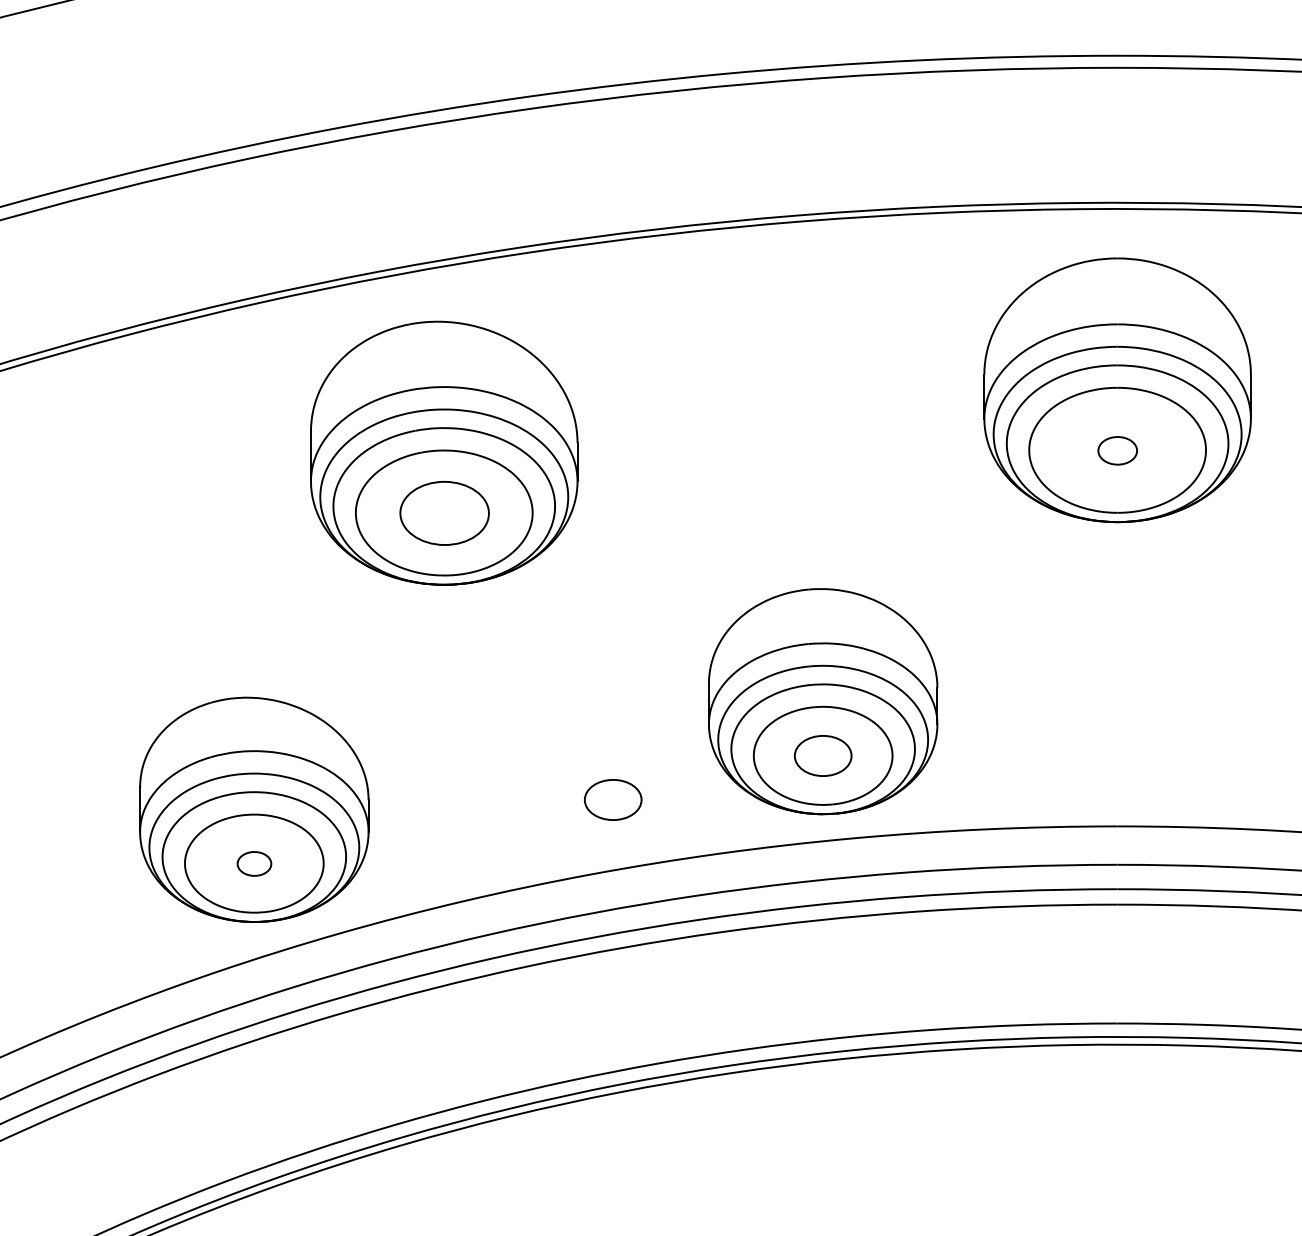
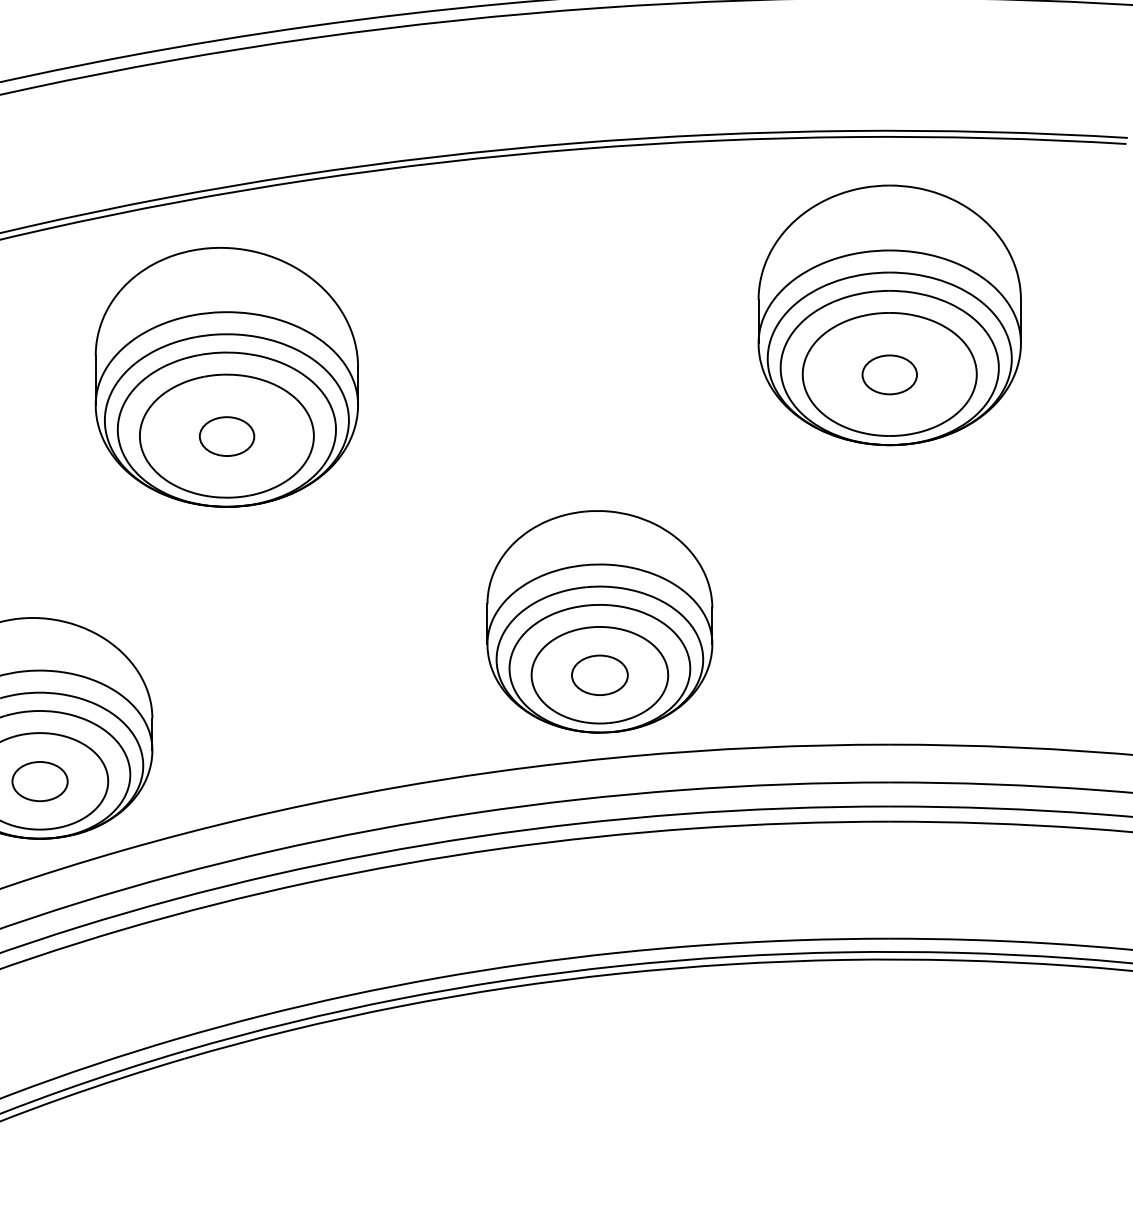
part: (1117, 450) -> (889, 374), size x1.43
part: (443, 513) -> (226, 436), size x0.62
part: (613, 799) -> (393, 718), removed
part: (254, 863) -> (40, 781), size x1.67

